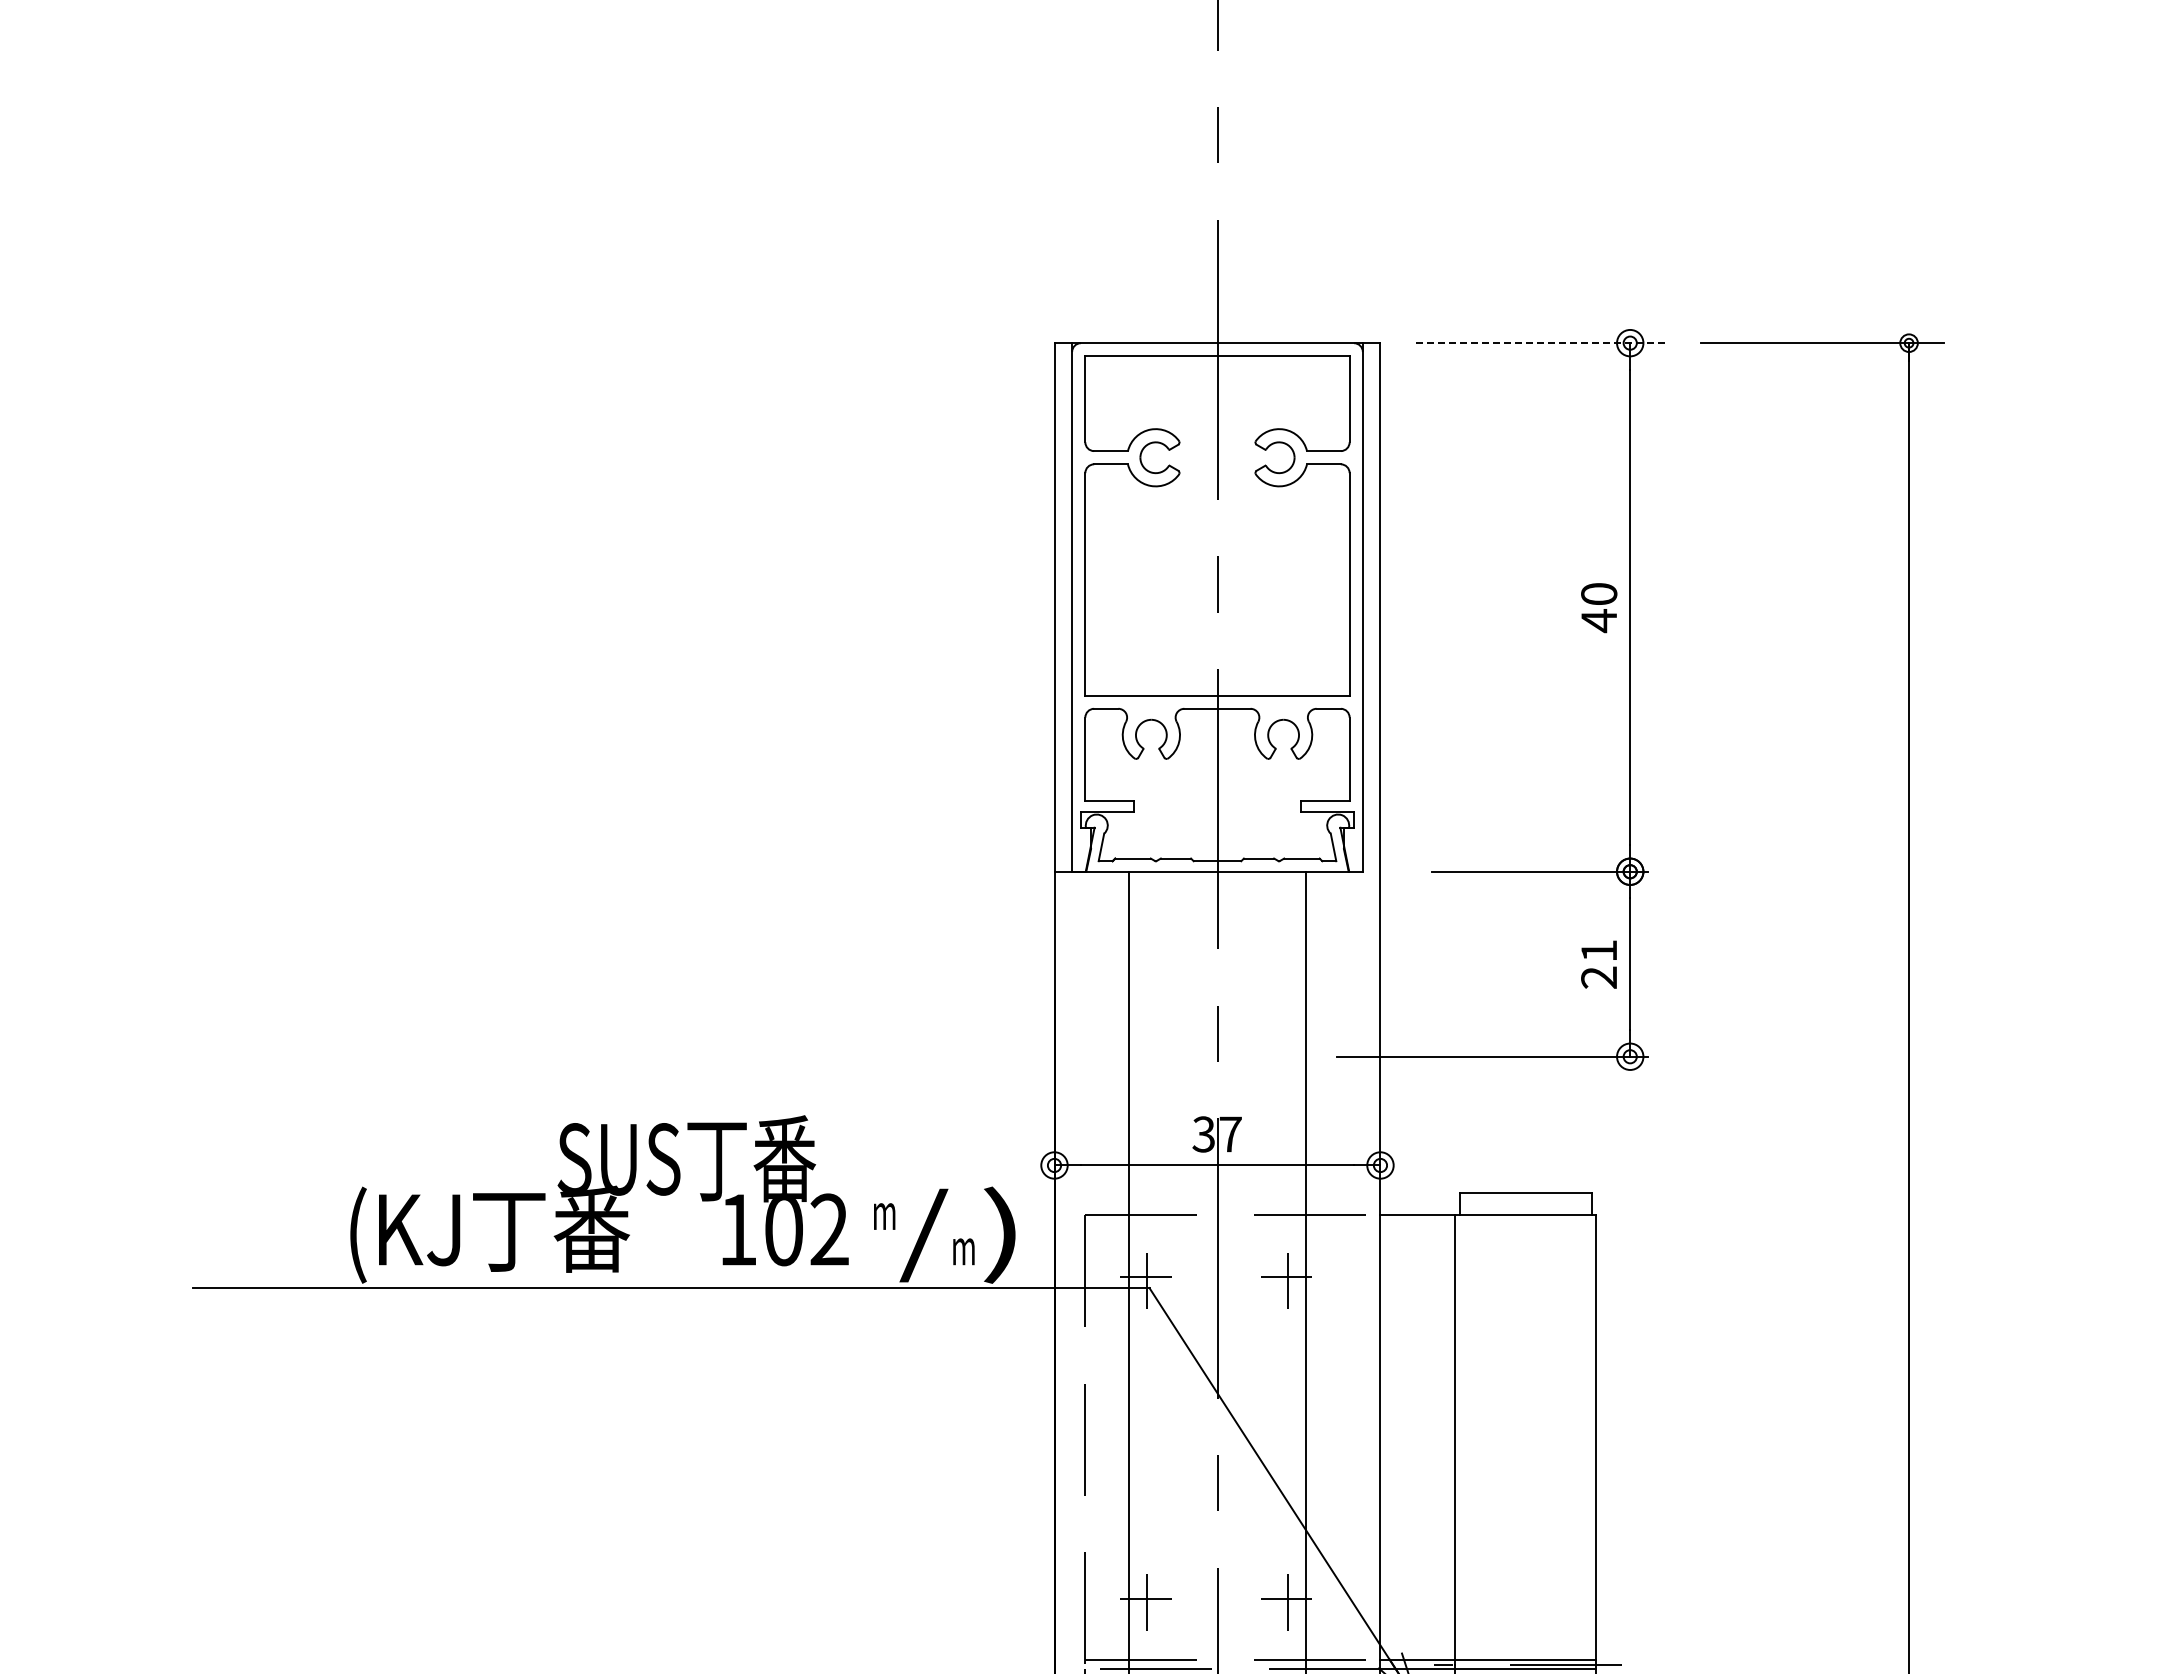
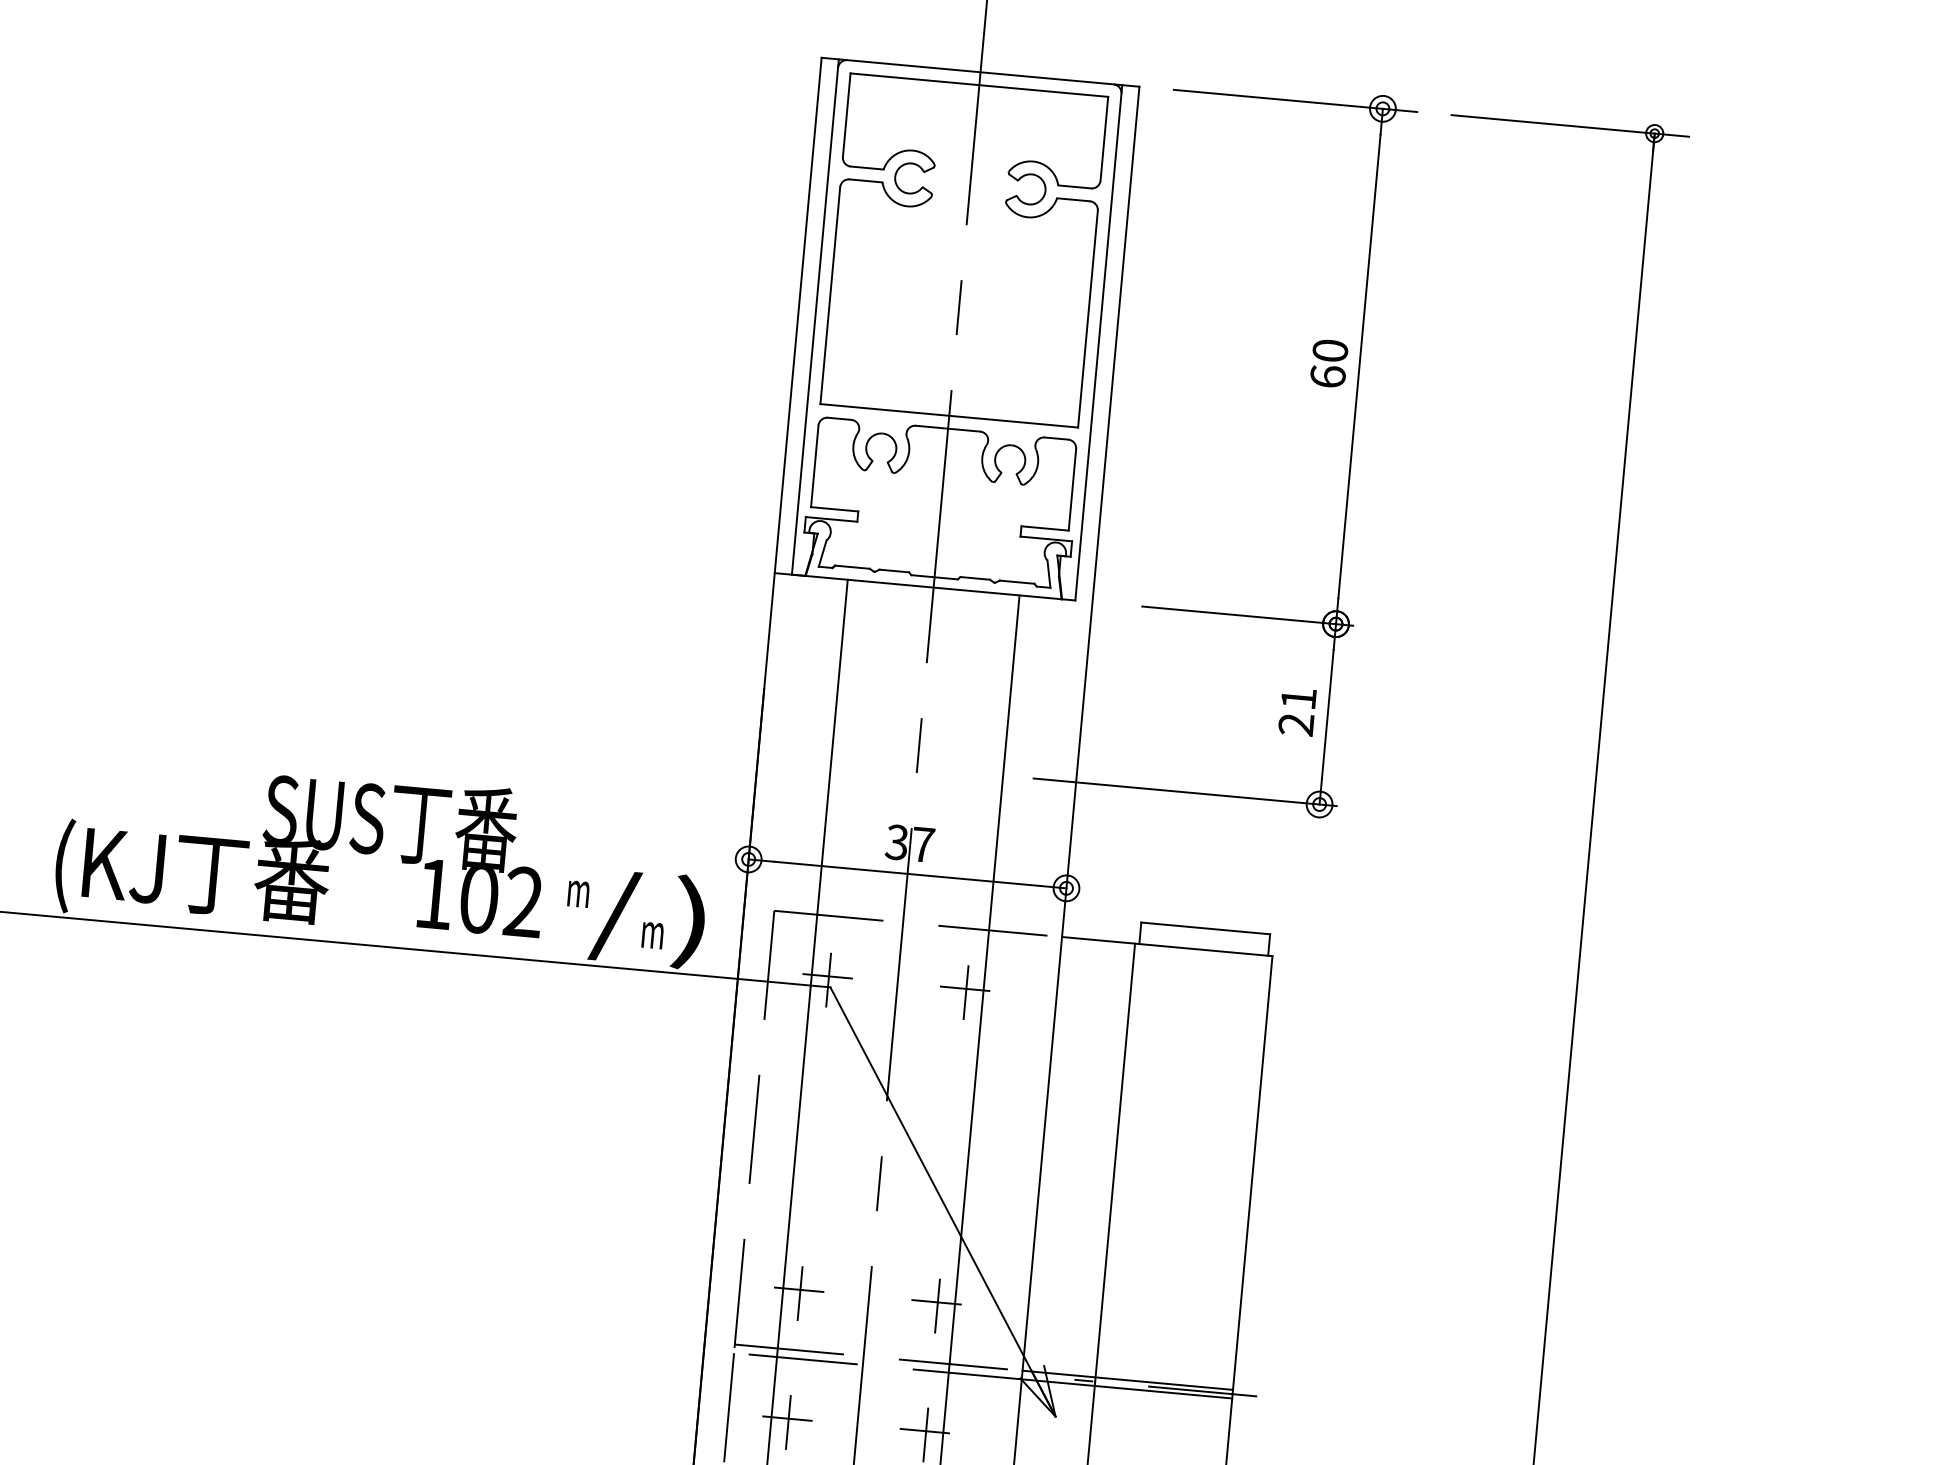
line: (1540, 343) -> (1295, 101), dashed -> solid
text: (1599, 621) -> (1328, 377), 40 -> 60

